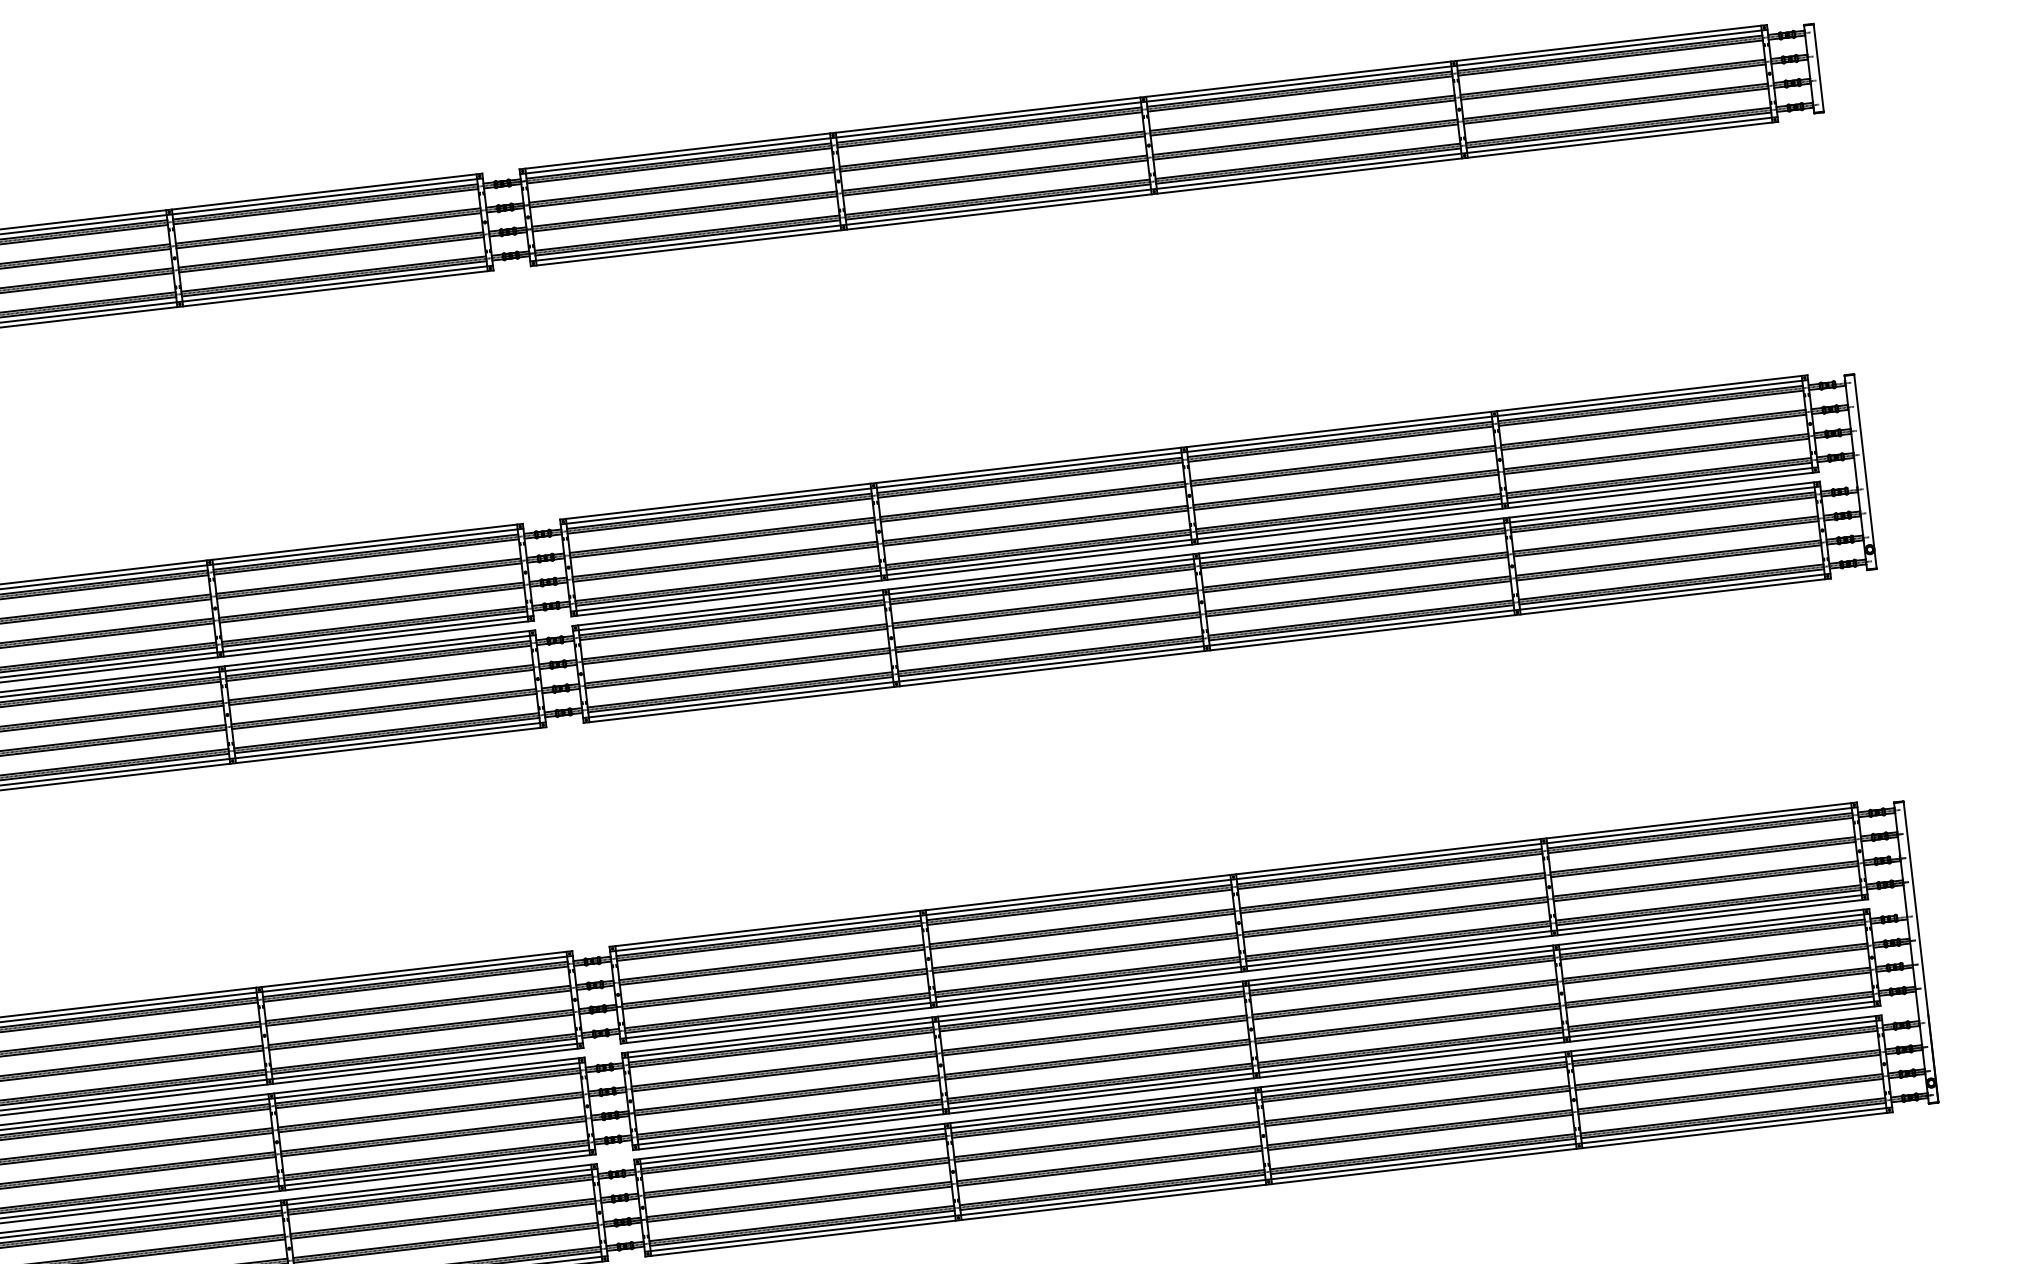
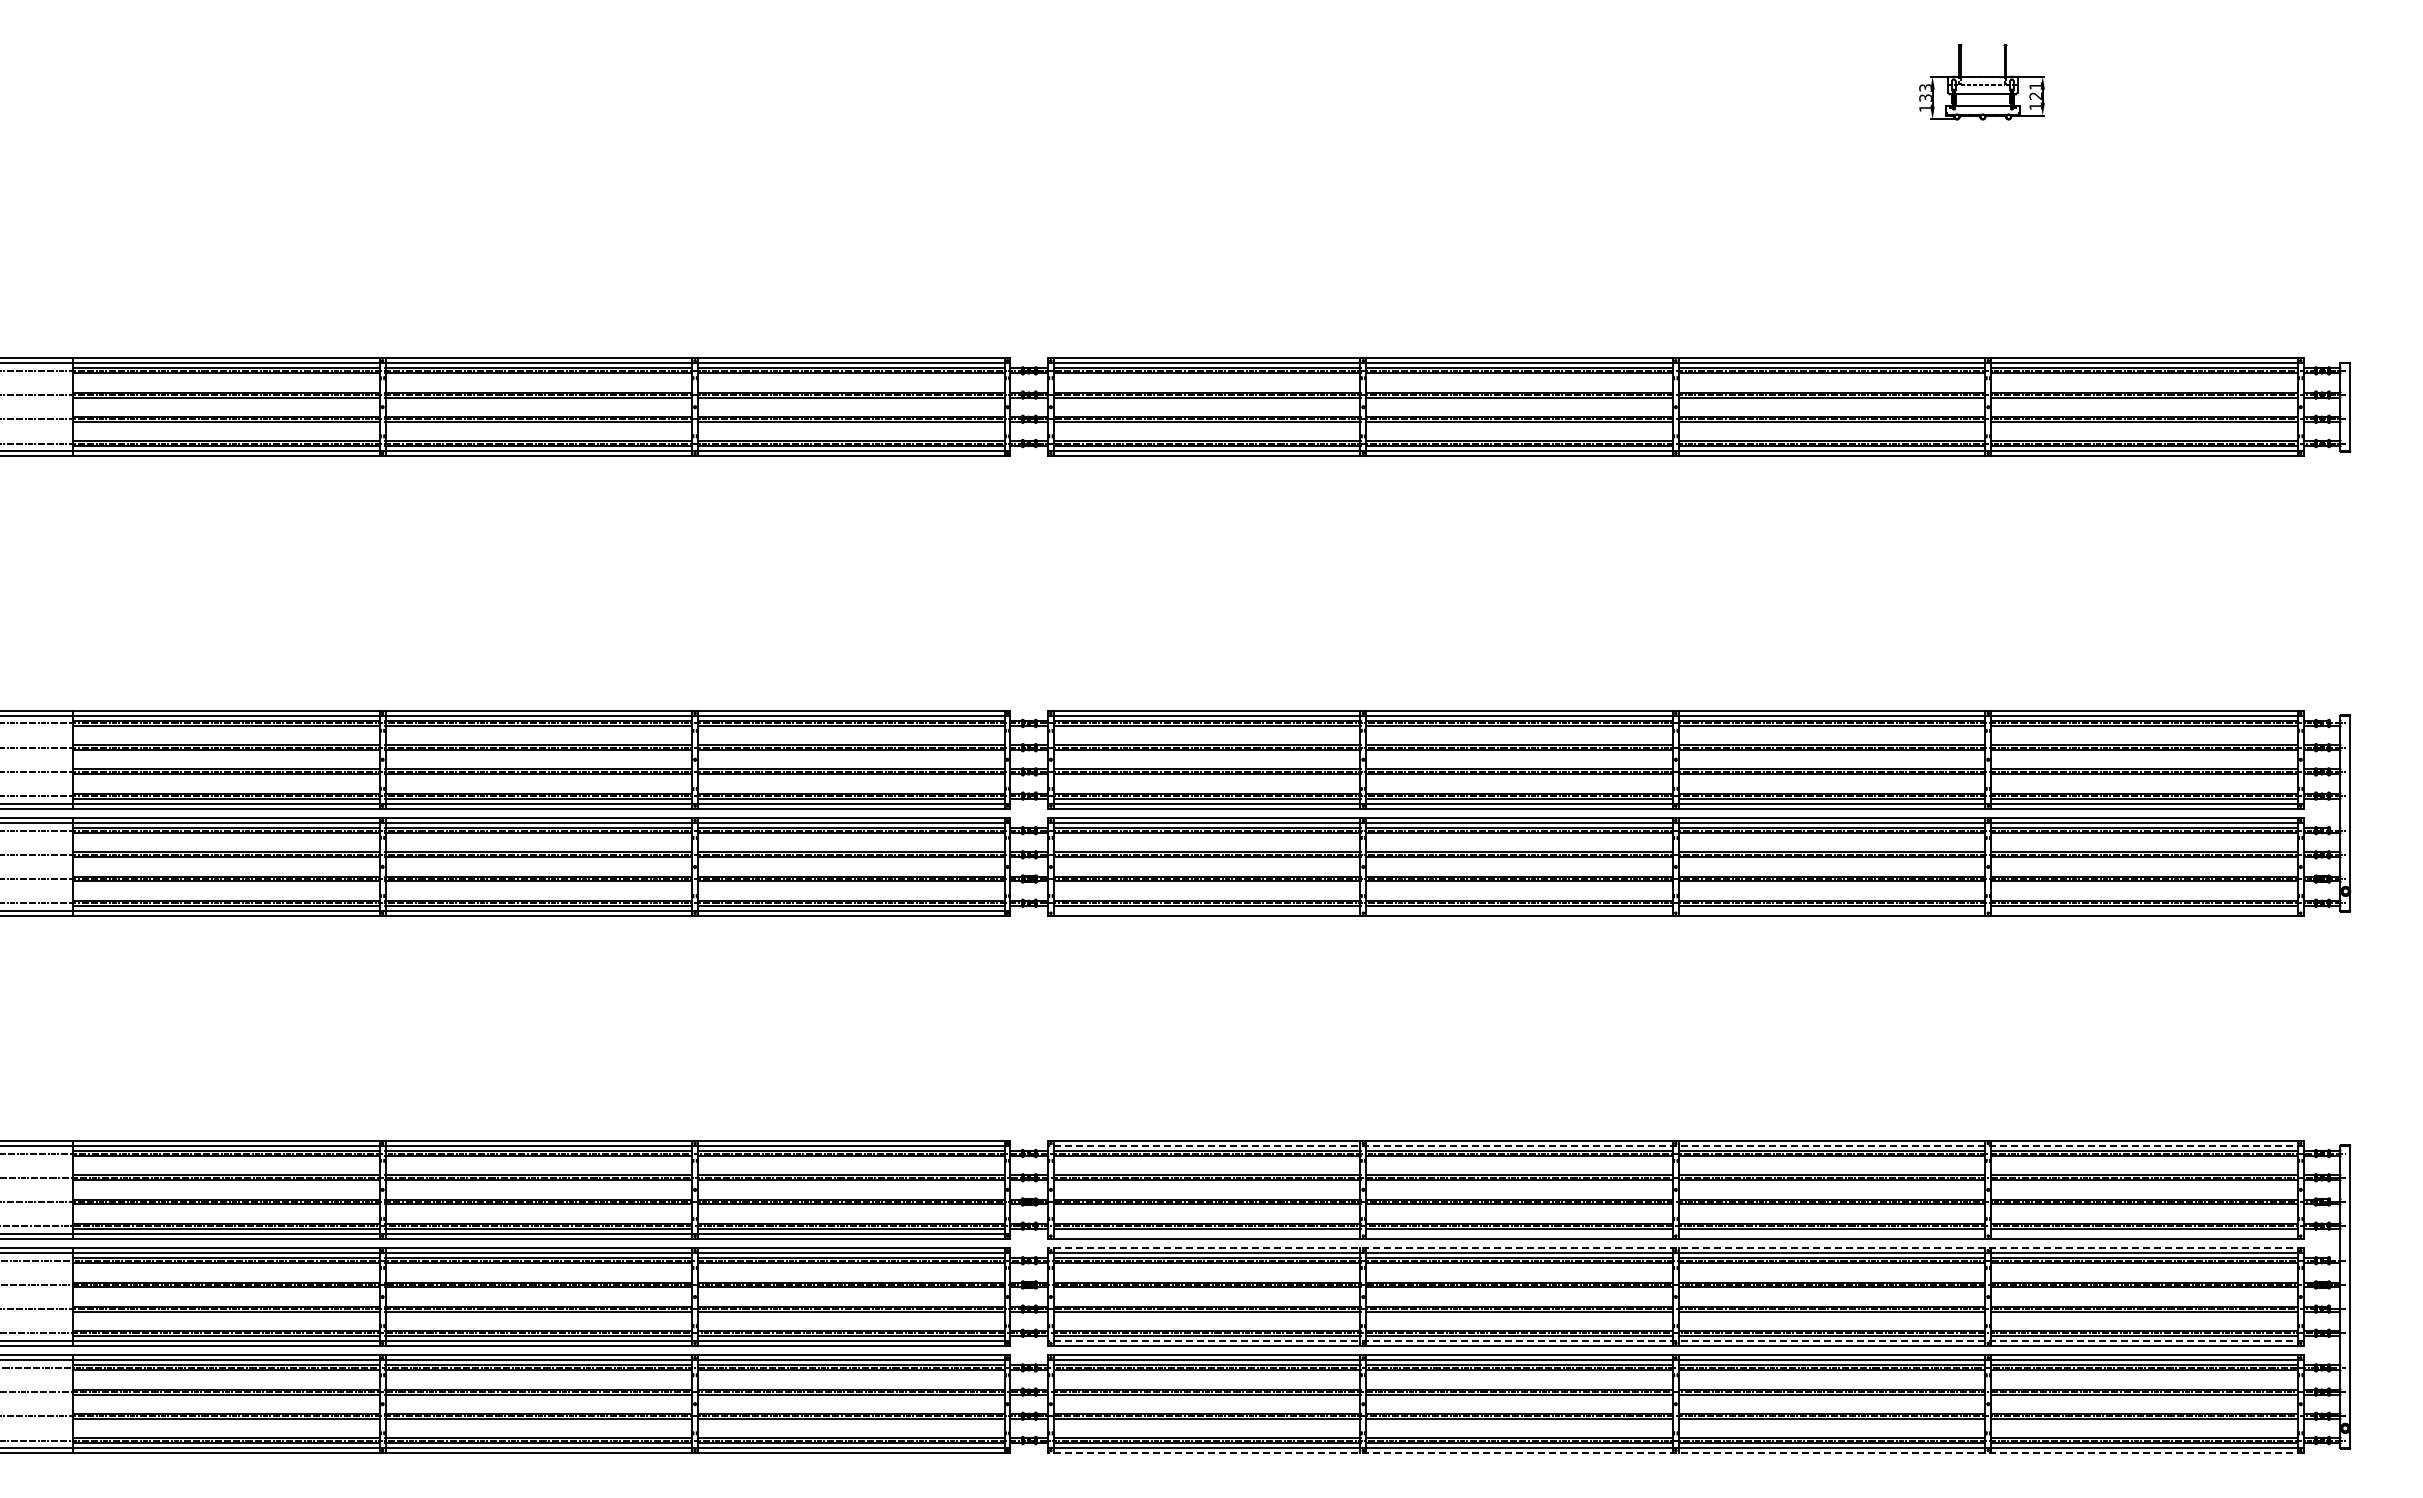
line: (1206, 645) -> (1675, 910), removed
line: (1233, 879) -> (1675, 1145), solid -> dashed
line: (1243, 966) -> (1675, 1233), removed
line: (1245, 981) -> (1675, 1248), solid -> dashed
line: (1255, 1072) -> (1675, 1340), solid -> dashed
line: (1268, 1184) -> (1675, 1452), solid -> dashed

